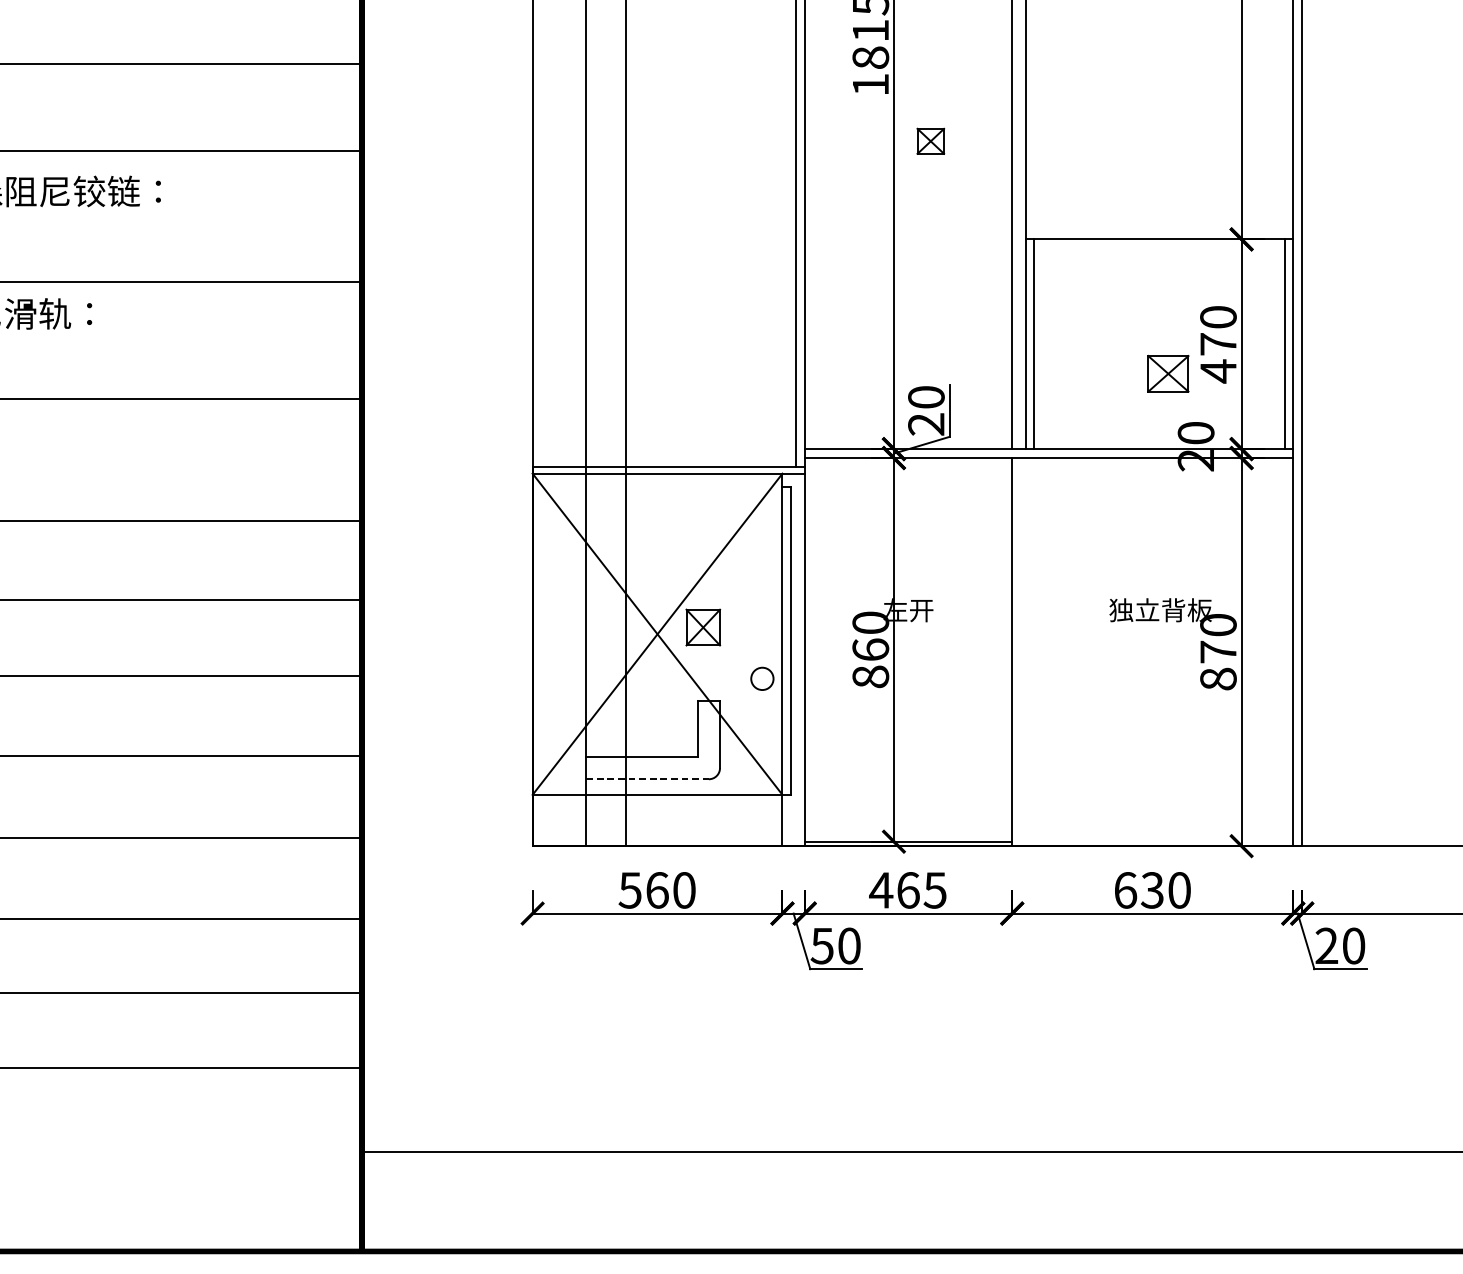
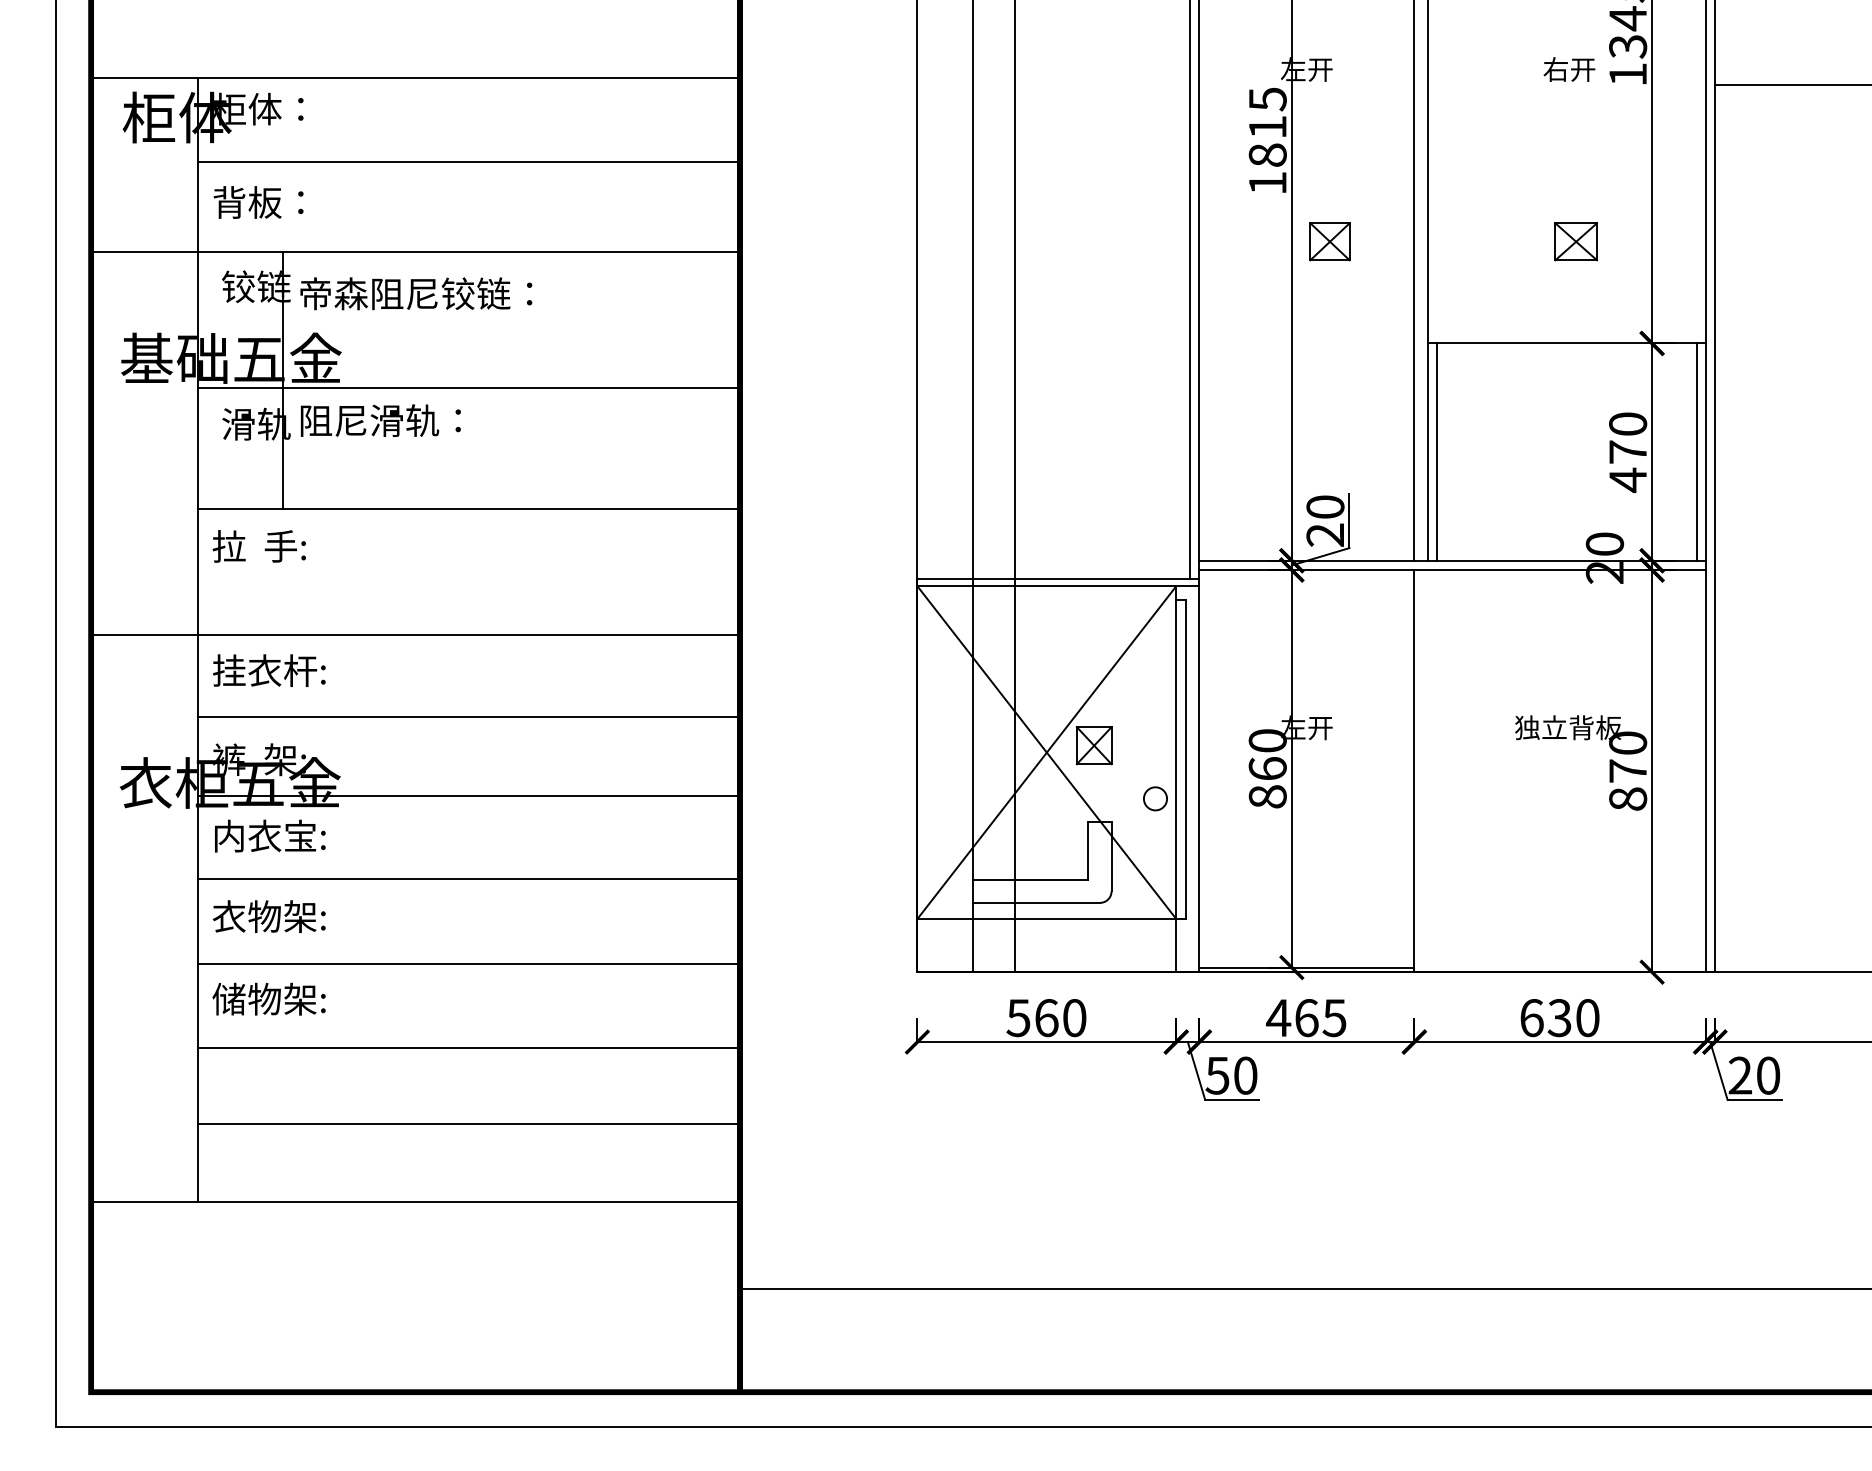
part: (930, 141) -> (1329, 241), size x1.43
part: (1168, 373) -> (1576, 241), moved
line: (647, 778) -> (1036, 902), dashed -> solid

